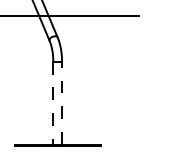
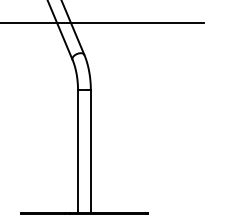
line: (53, 103) -> (78, 151), dashed -> solid
line: (62, 103) -> (91, 151), dashed -> solid

